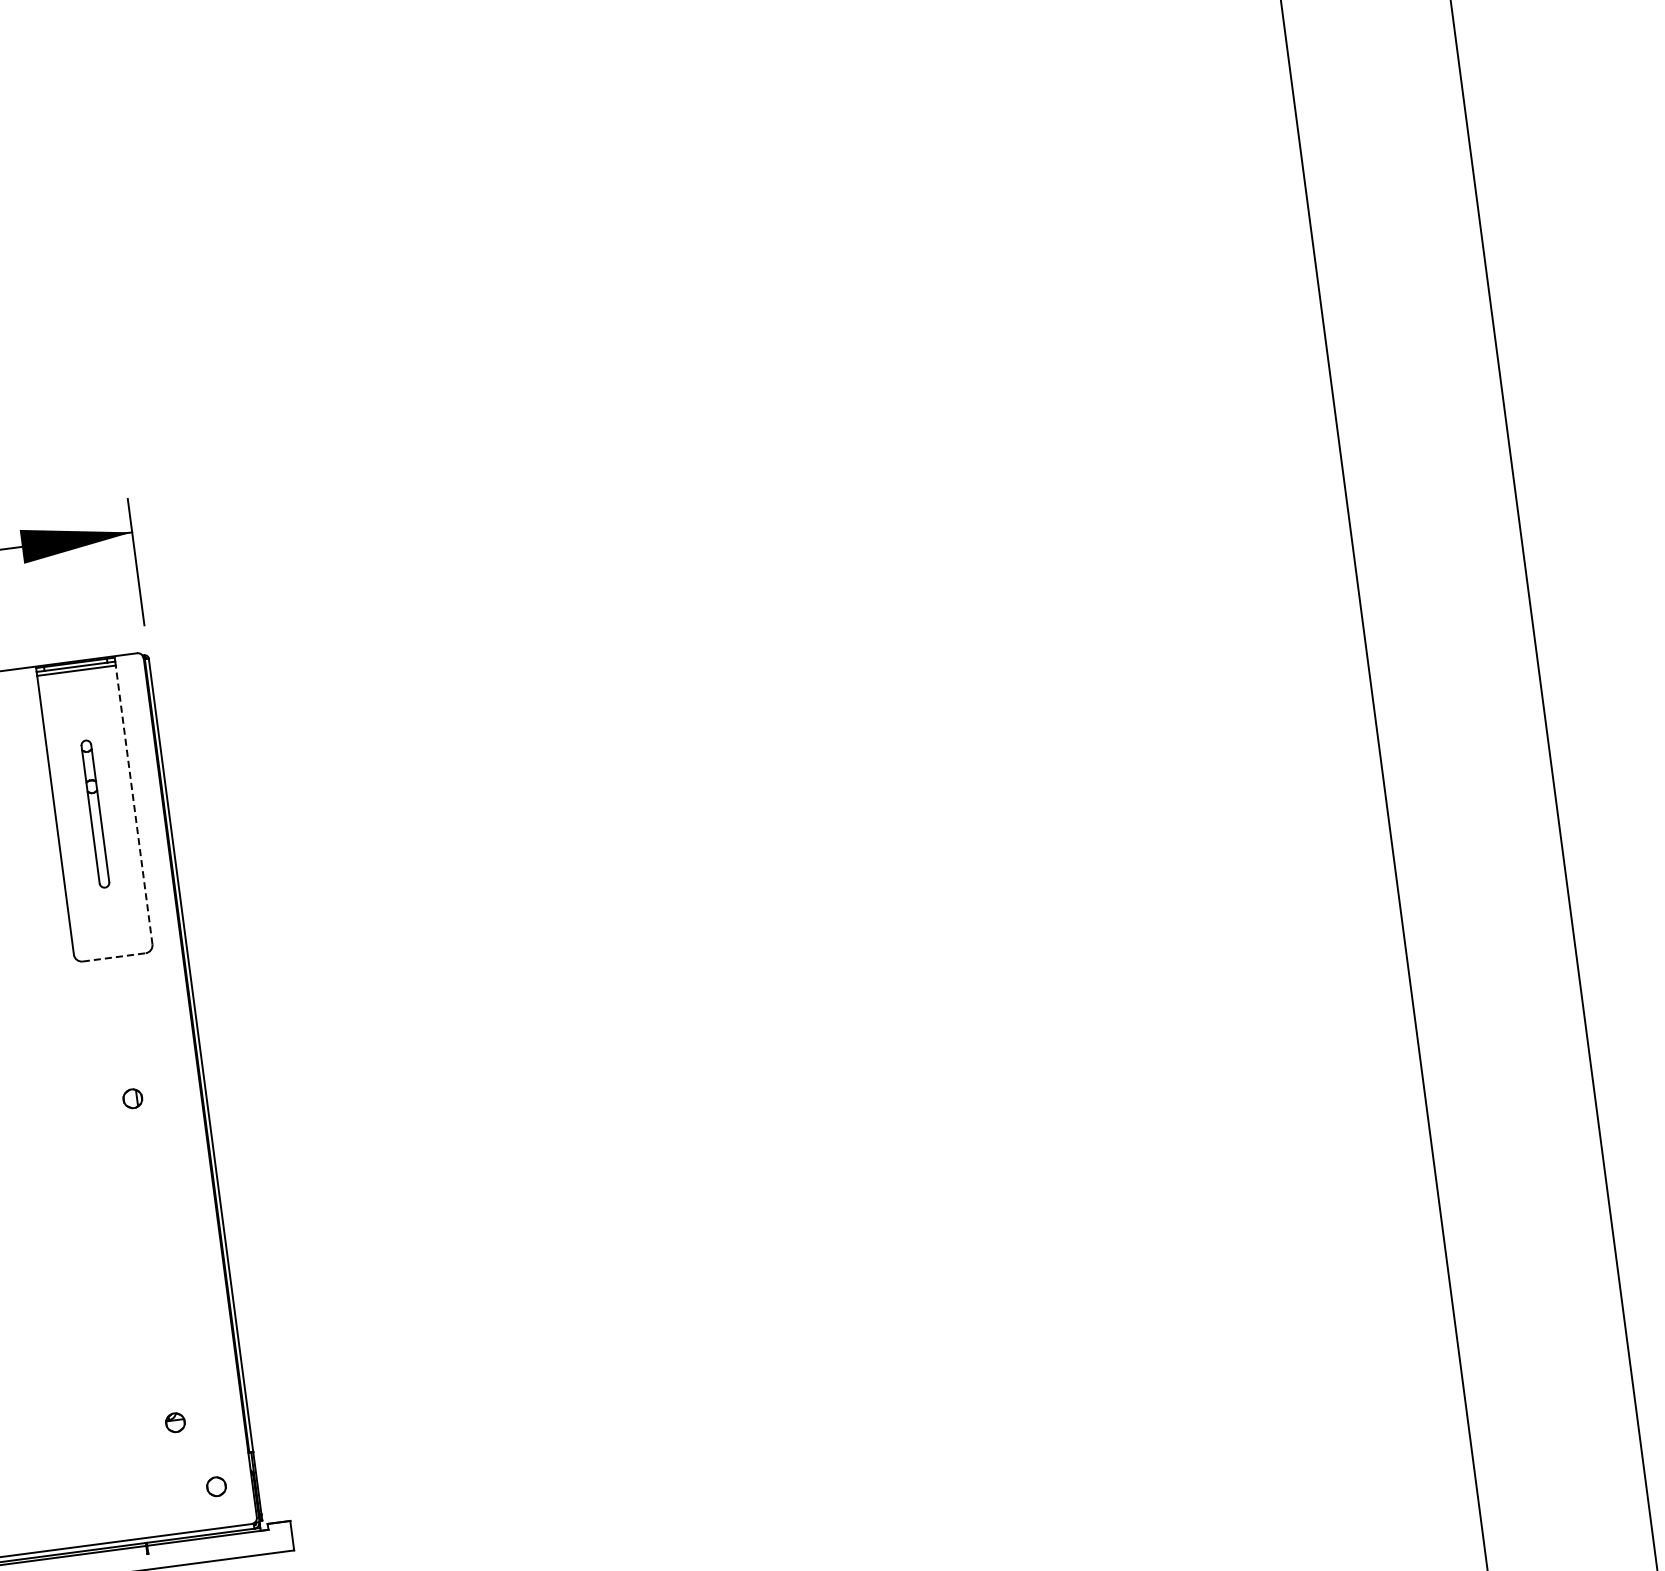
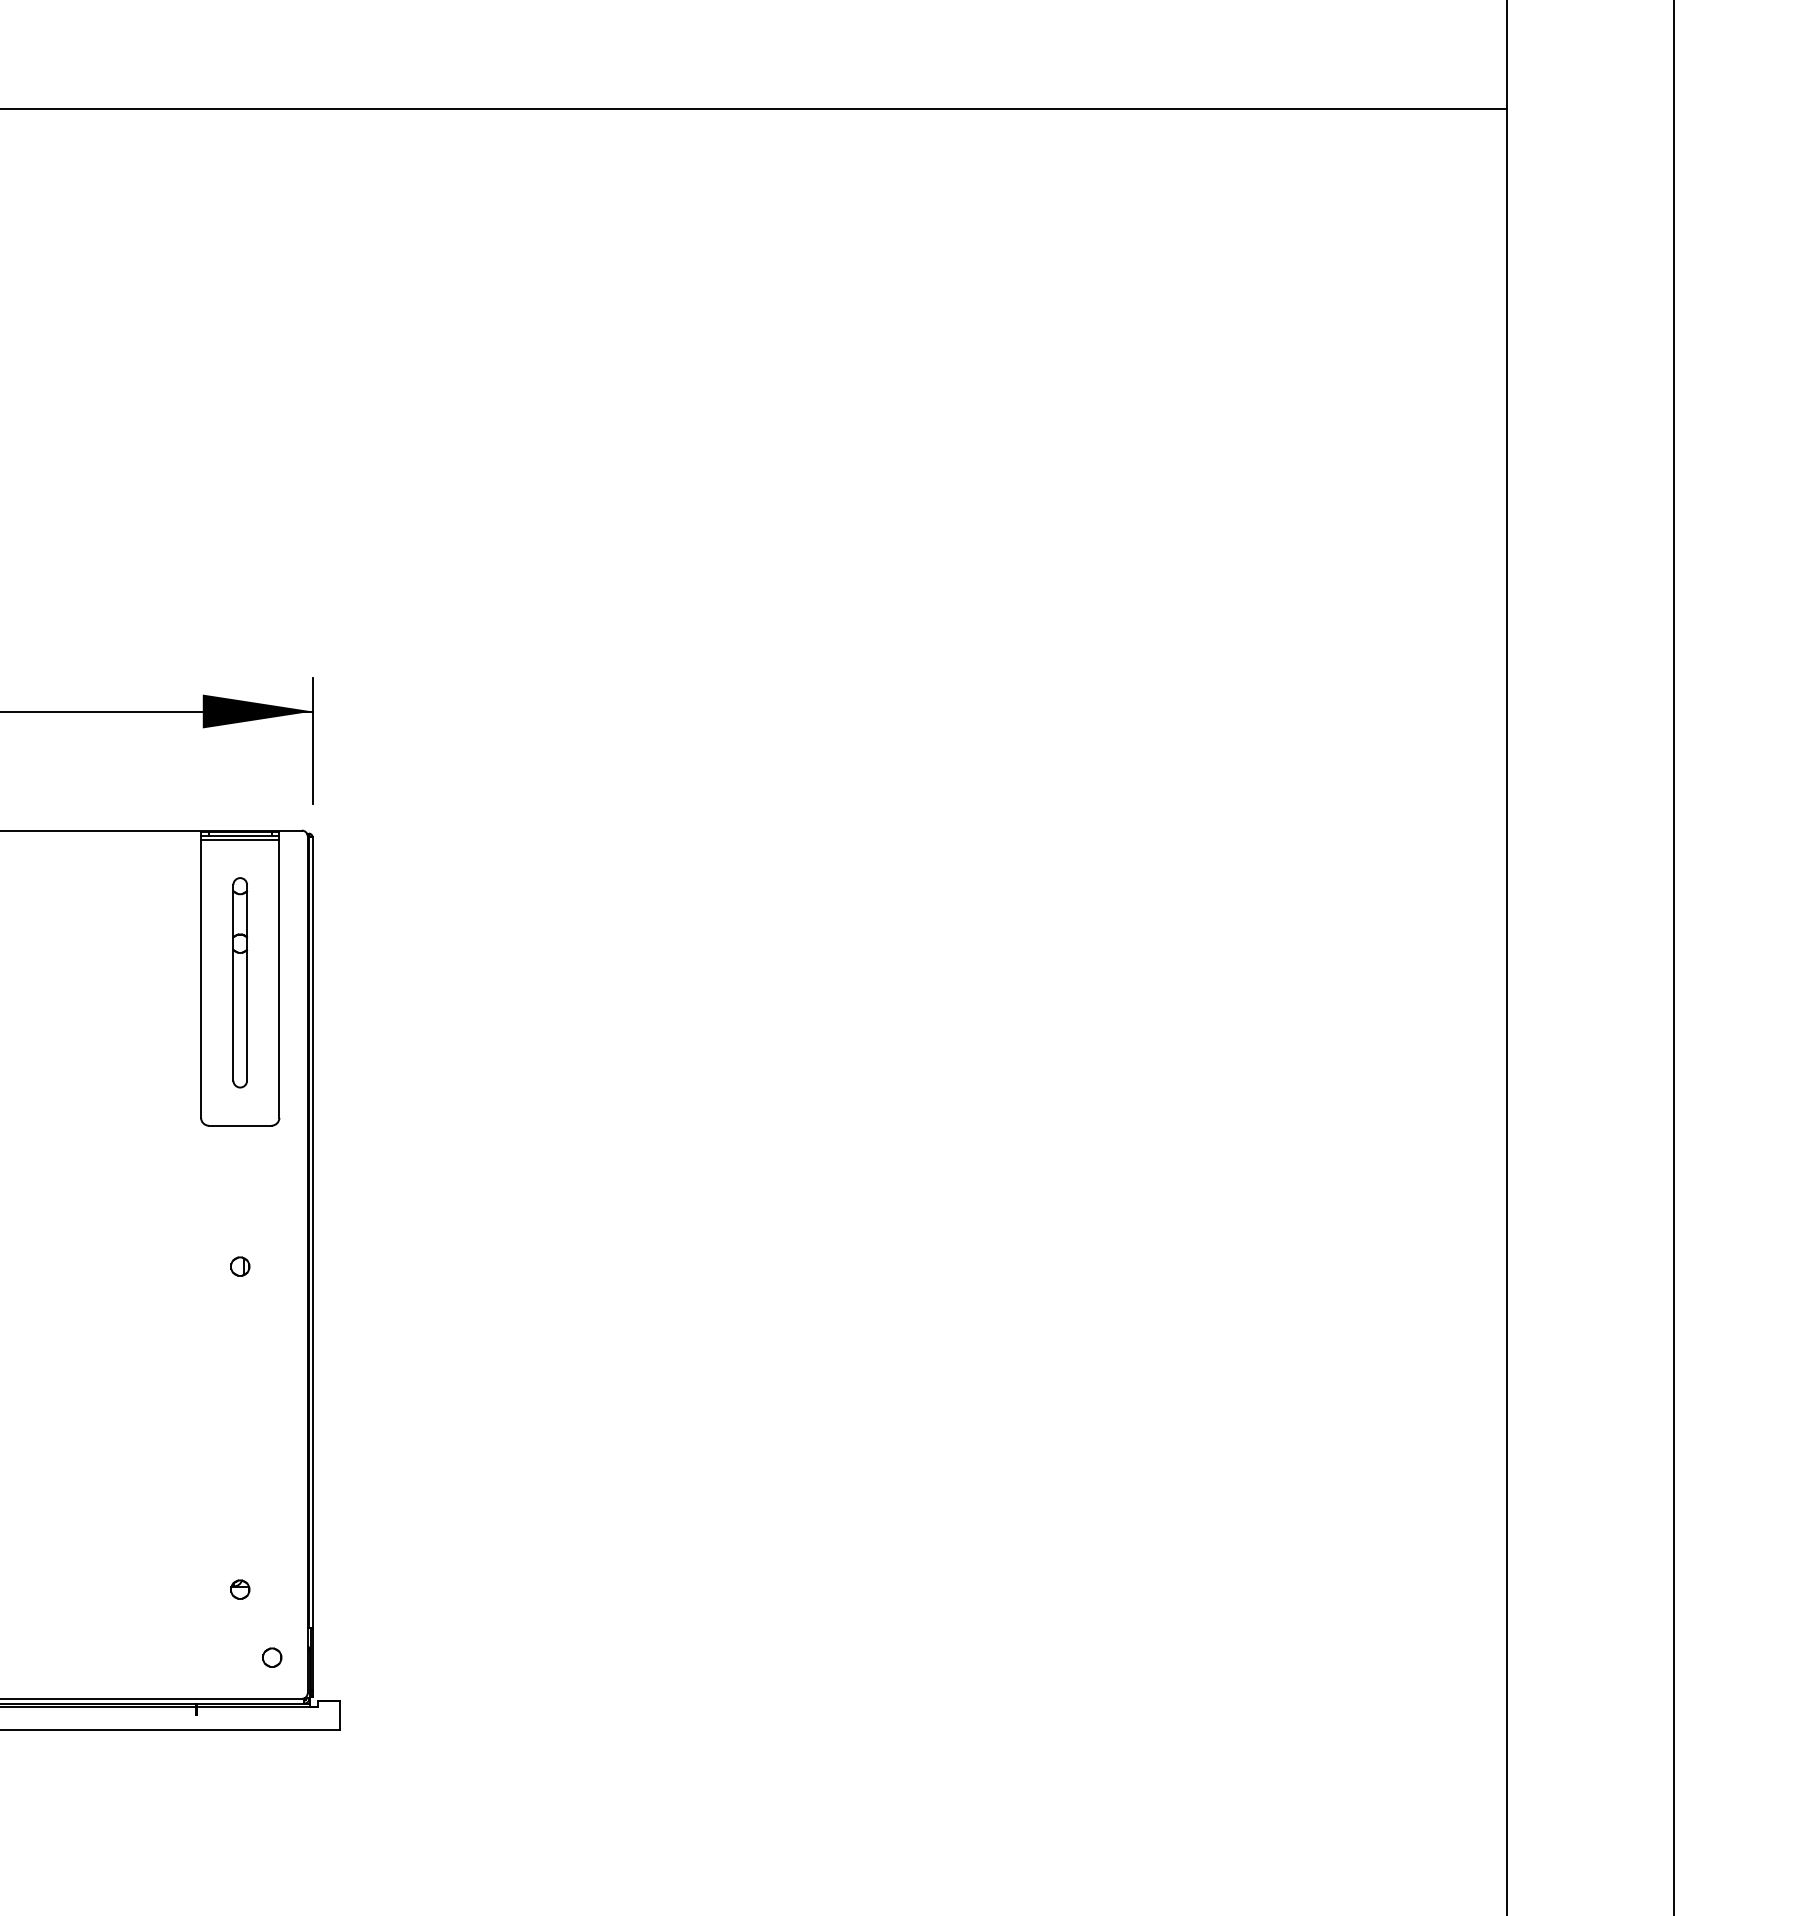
line: (134, 804) -> (279, 978), dashed -> solid
part: (95, 813) -> (240, 982), size x1.43
line: (114, 957) -> (240, 1125), dashed -> solid

